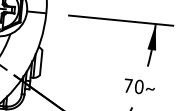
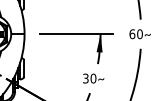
text: (127, 85) -> (85, 78), 70 -> 30

